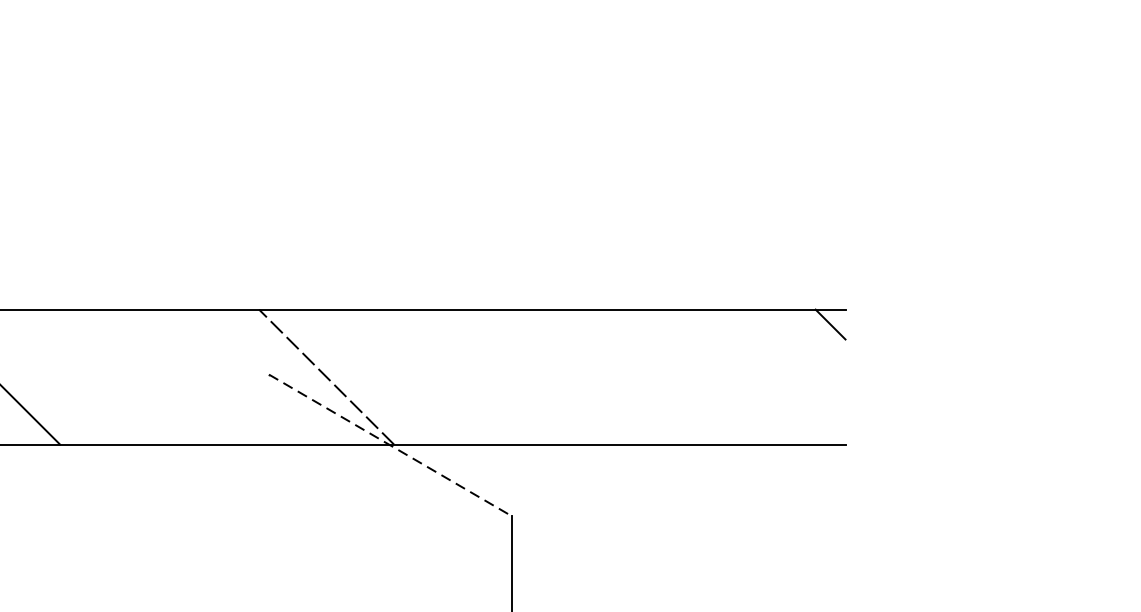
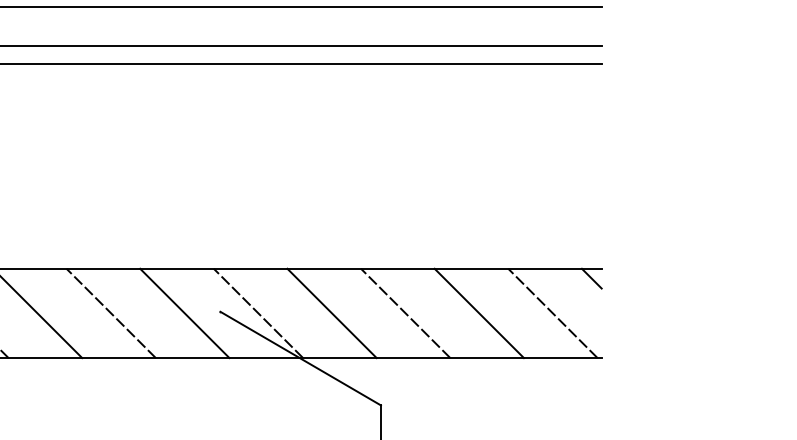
line: (102, 377) -> (110, 313), added
line: (214, 377) -> (184, 313), added
line: (436, 377) -> (331, 313), added
line: (548, 377) -> (405, 313), added
line: (659, 377) -> (478, 313), added
line: (771, 377) -> (552, 313), added
line: (390, 445) -> (300, 358), dashed -> solid

